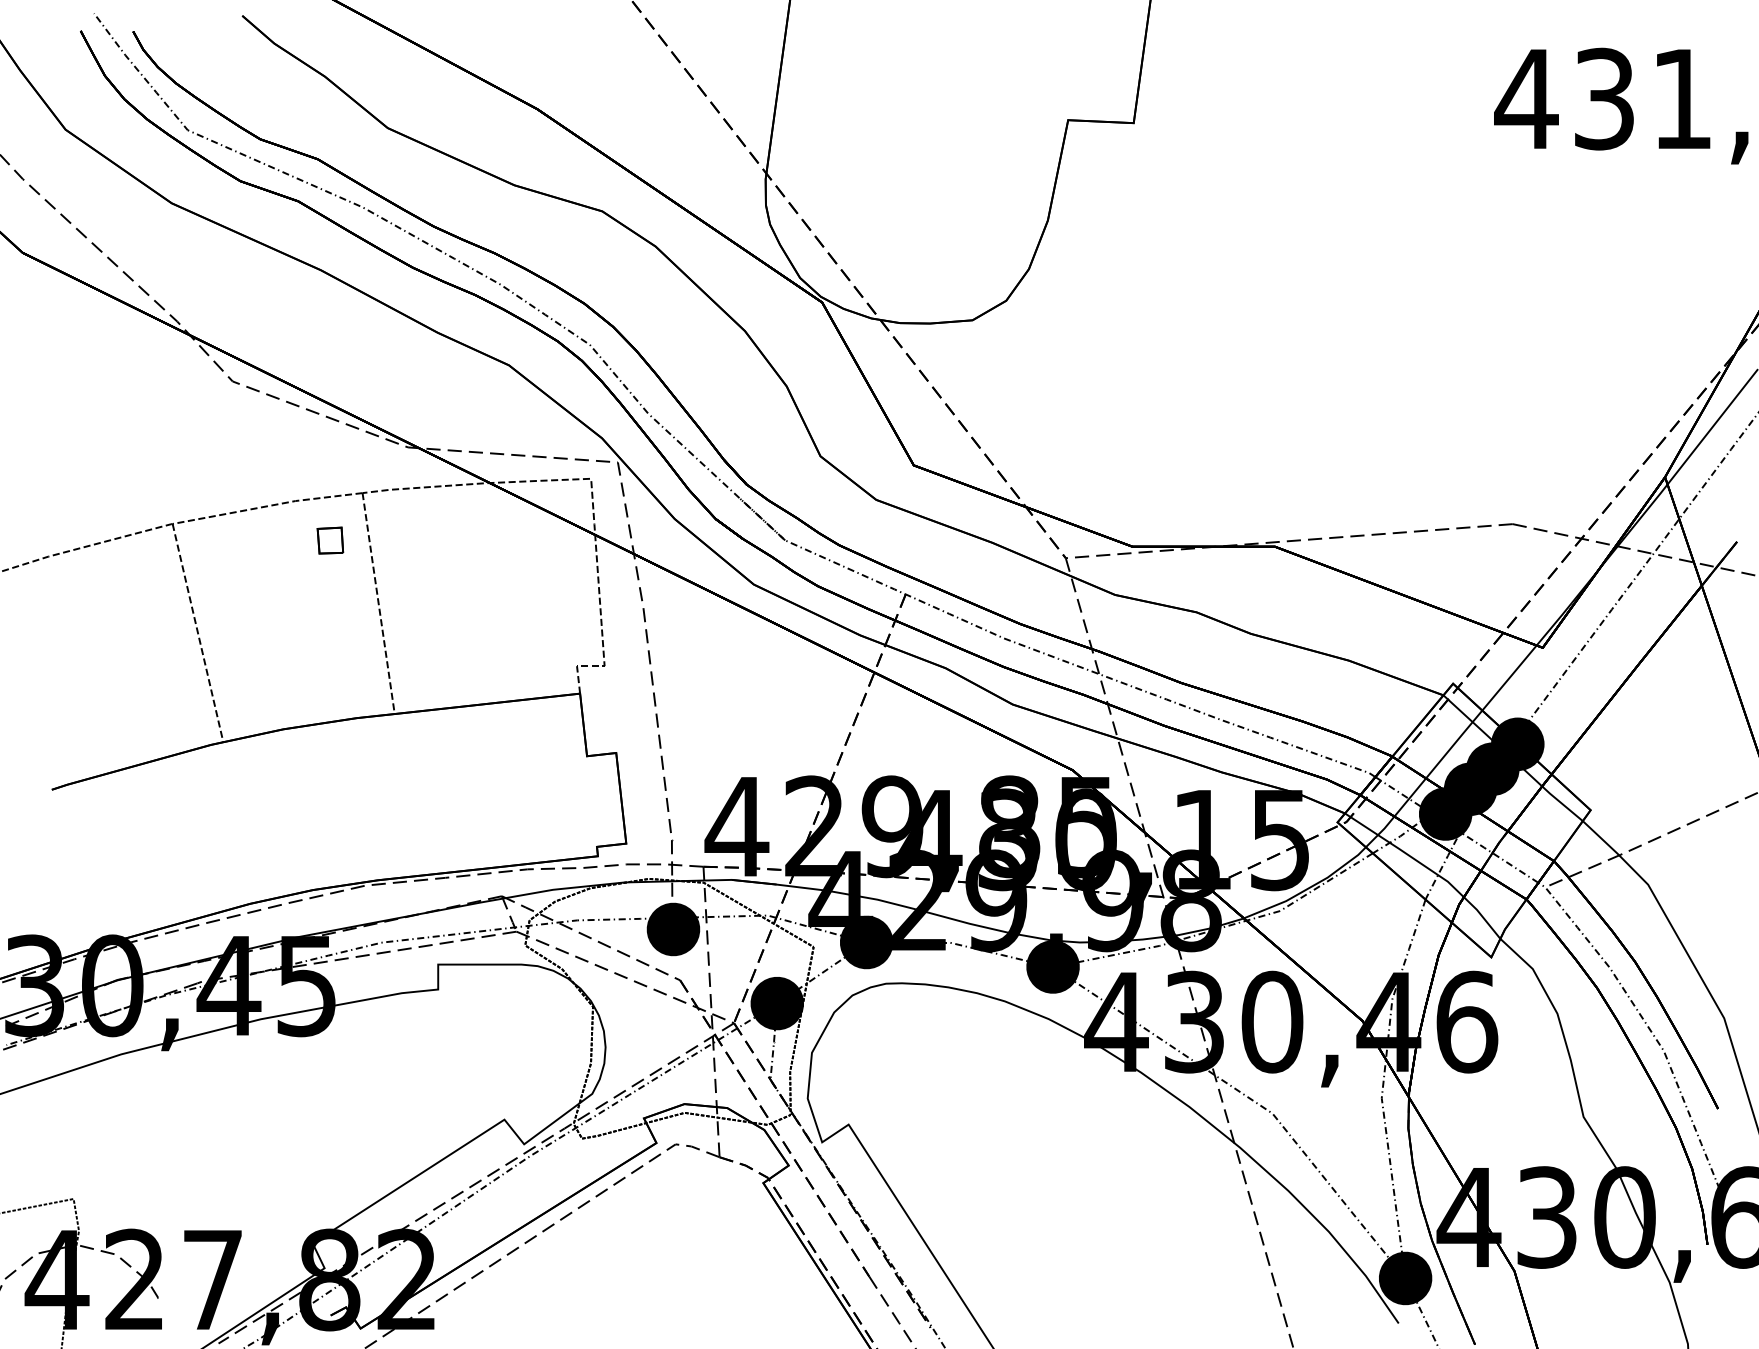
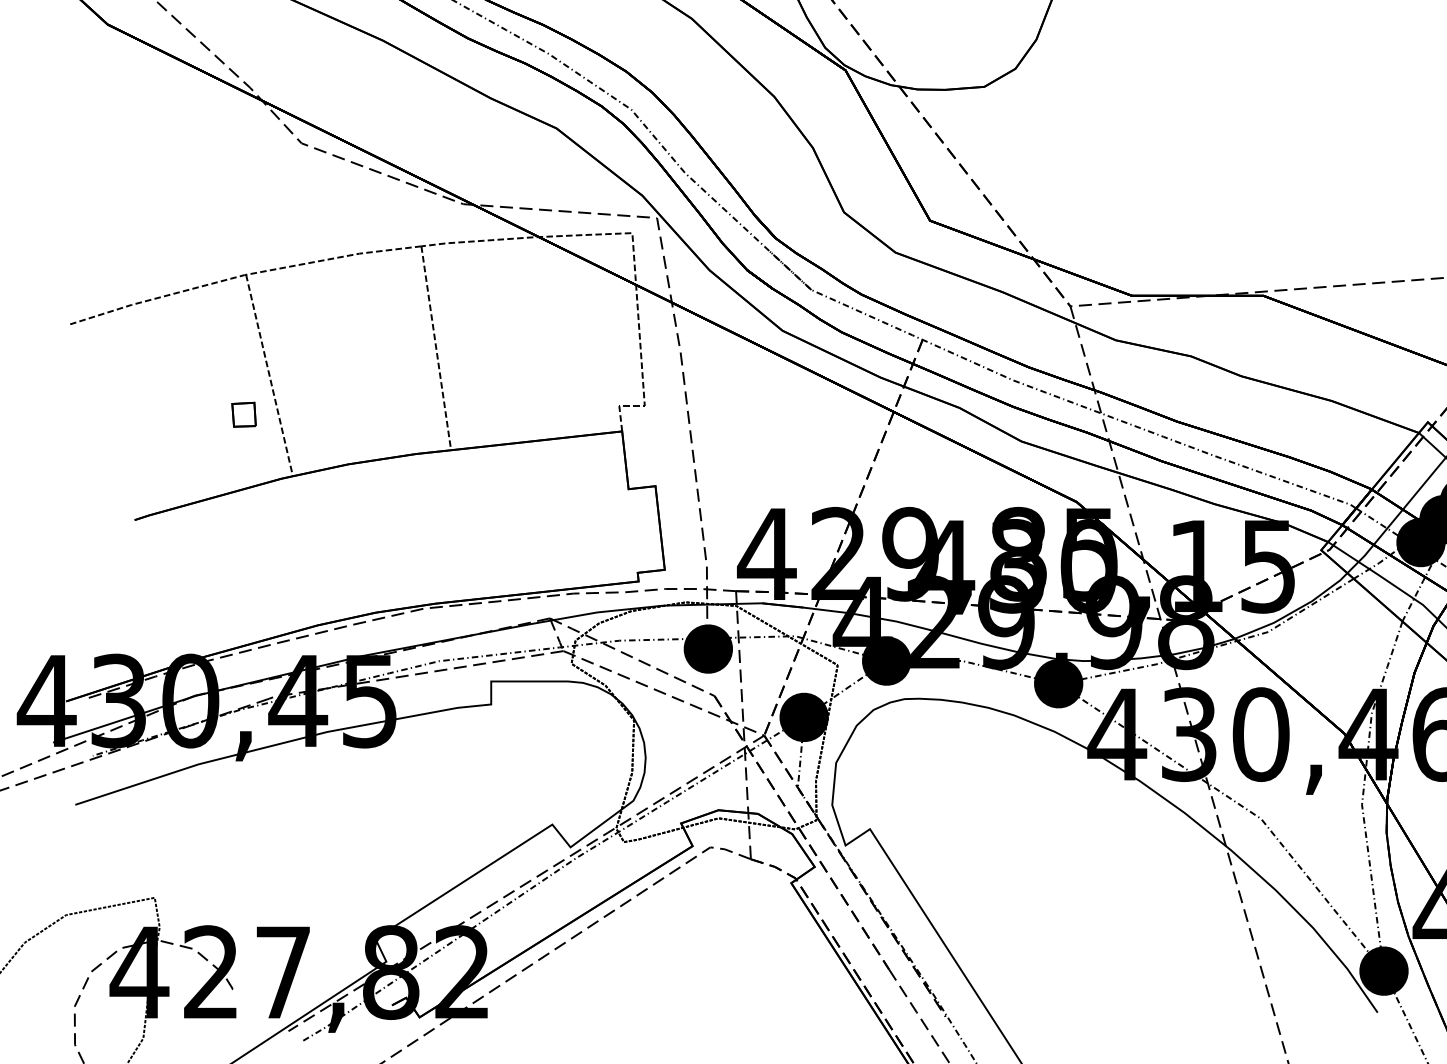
part: (330, 540) -> (244, 414), moved

